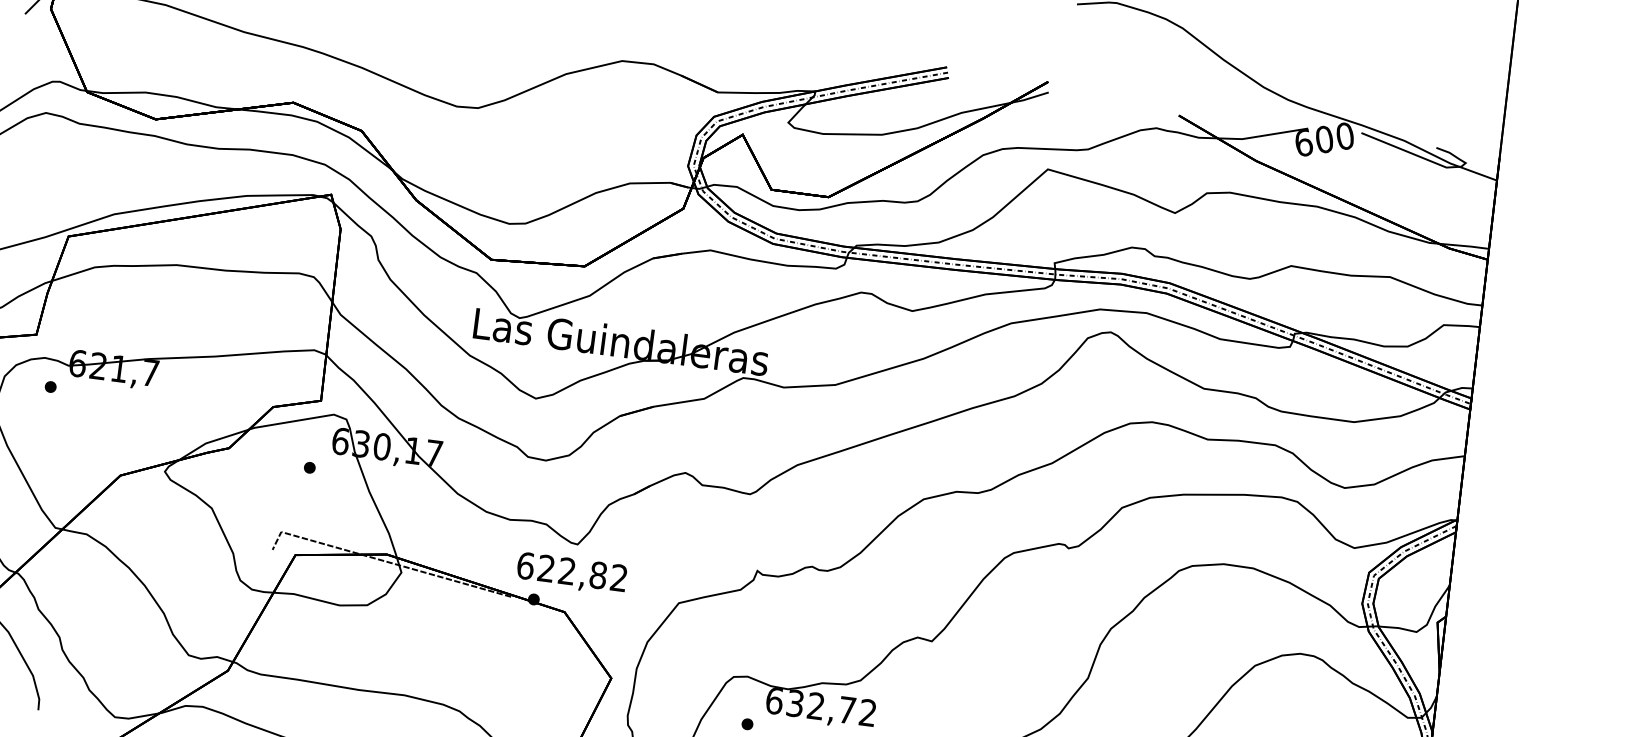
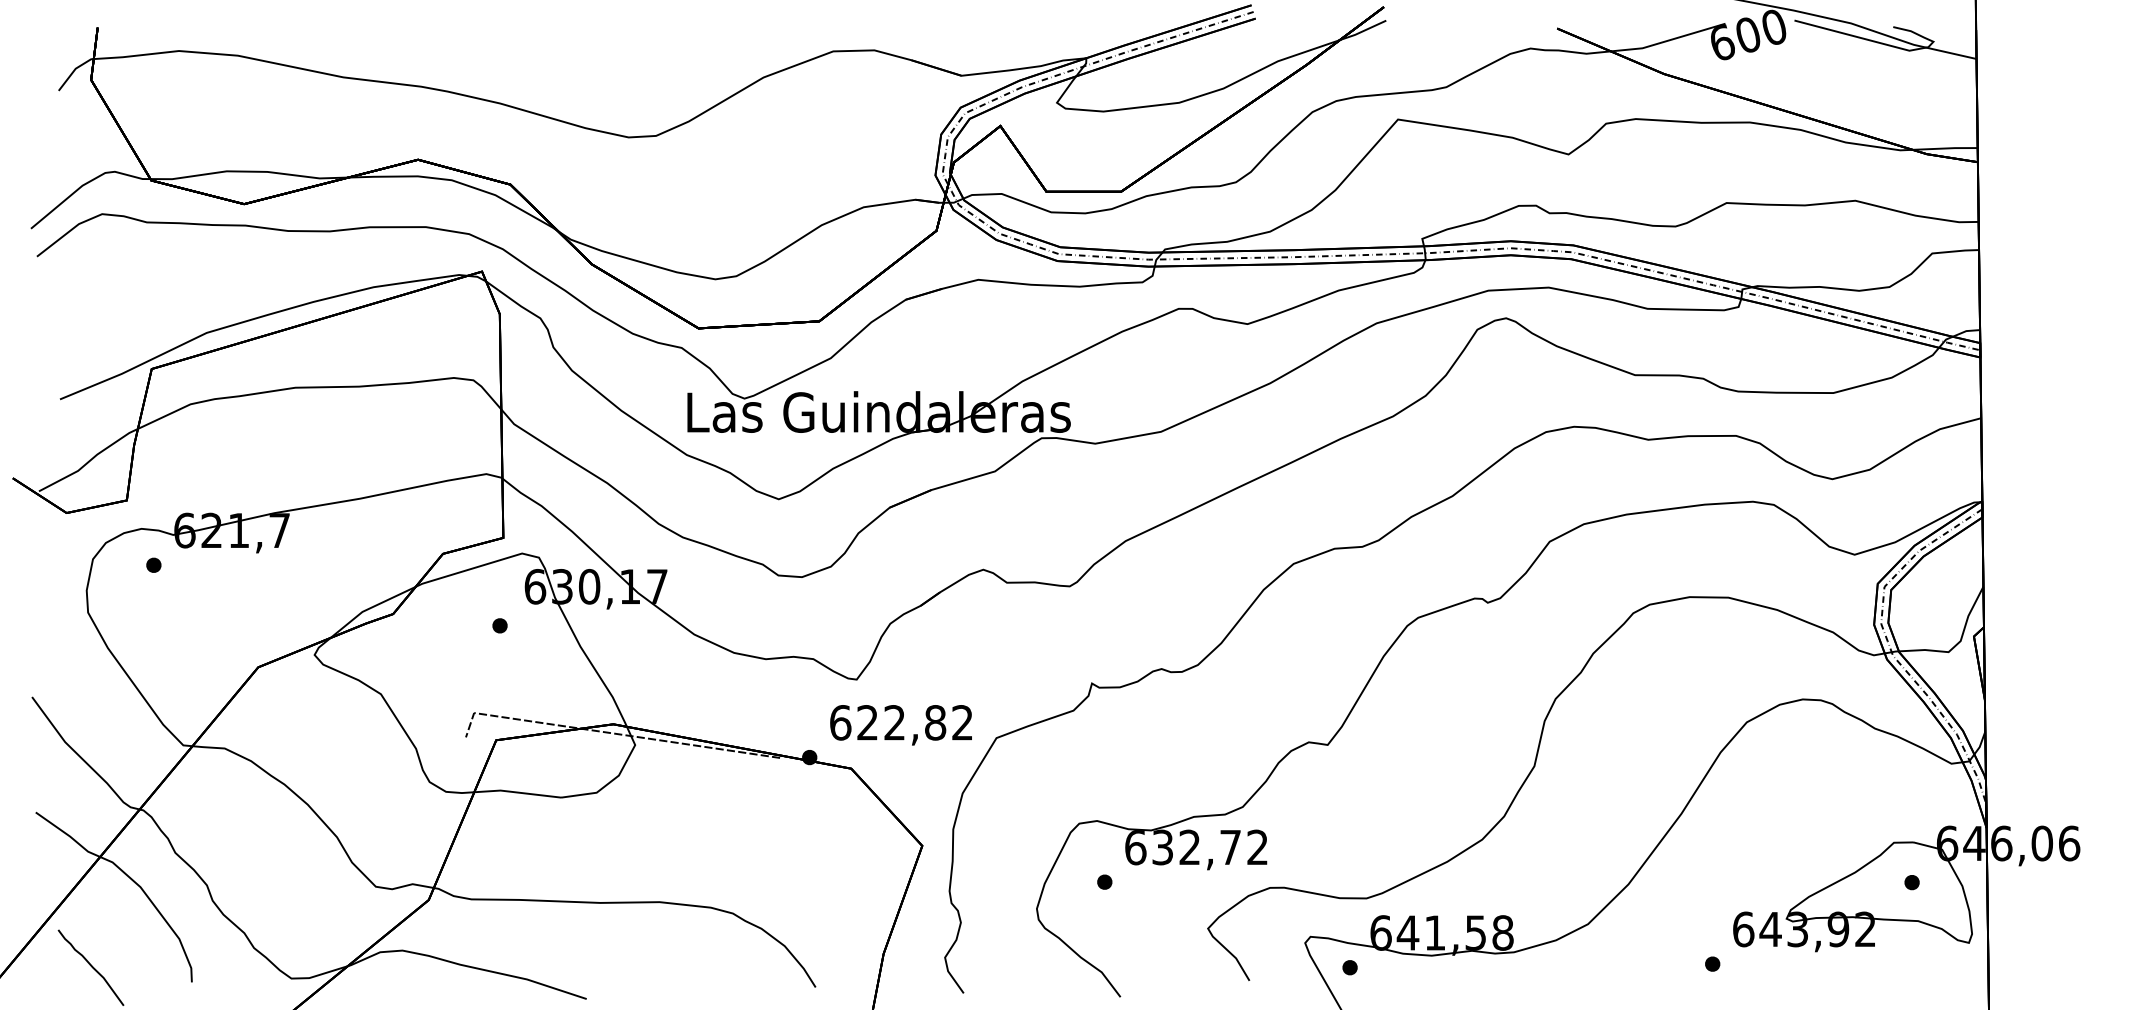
text: (571, 573) -> (900, 725), moved

